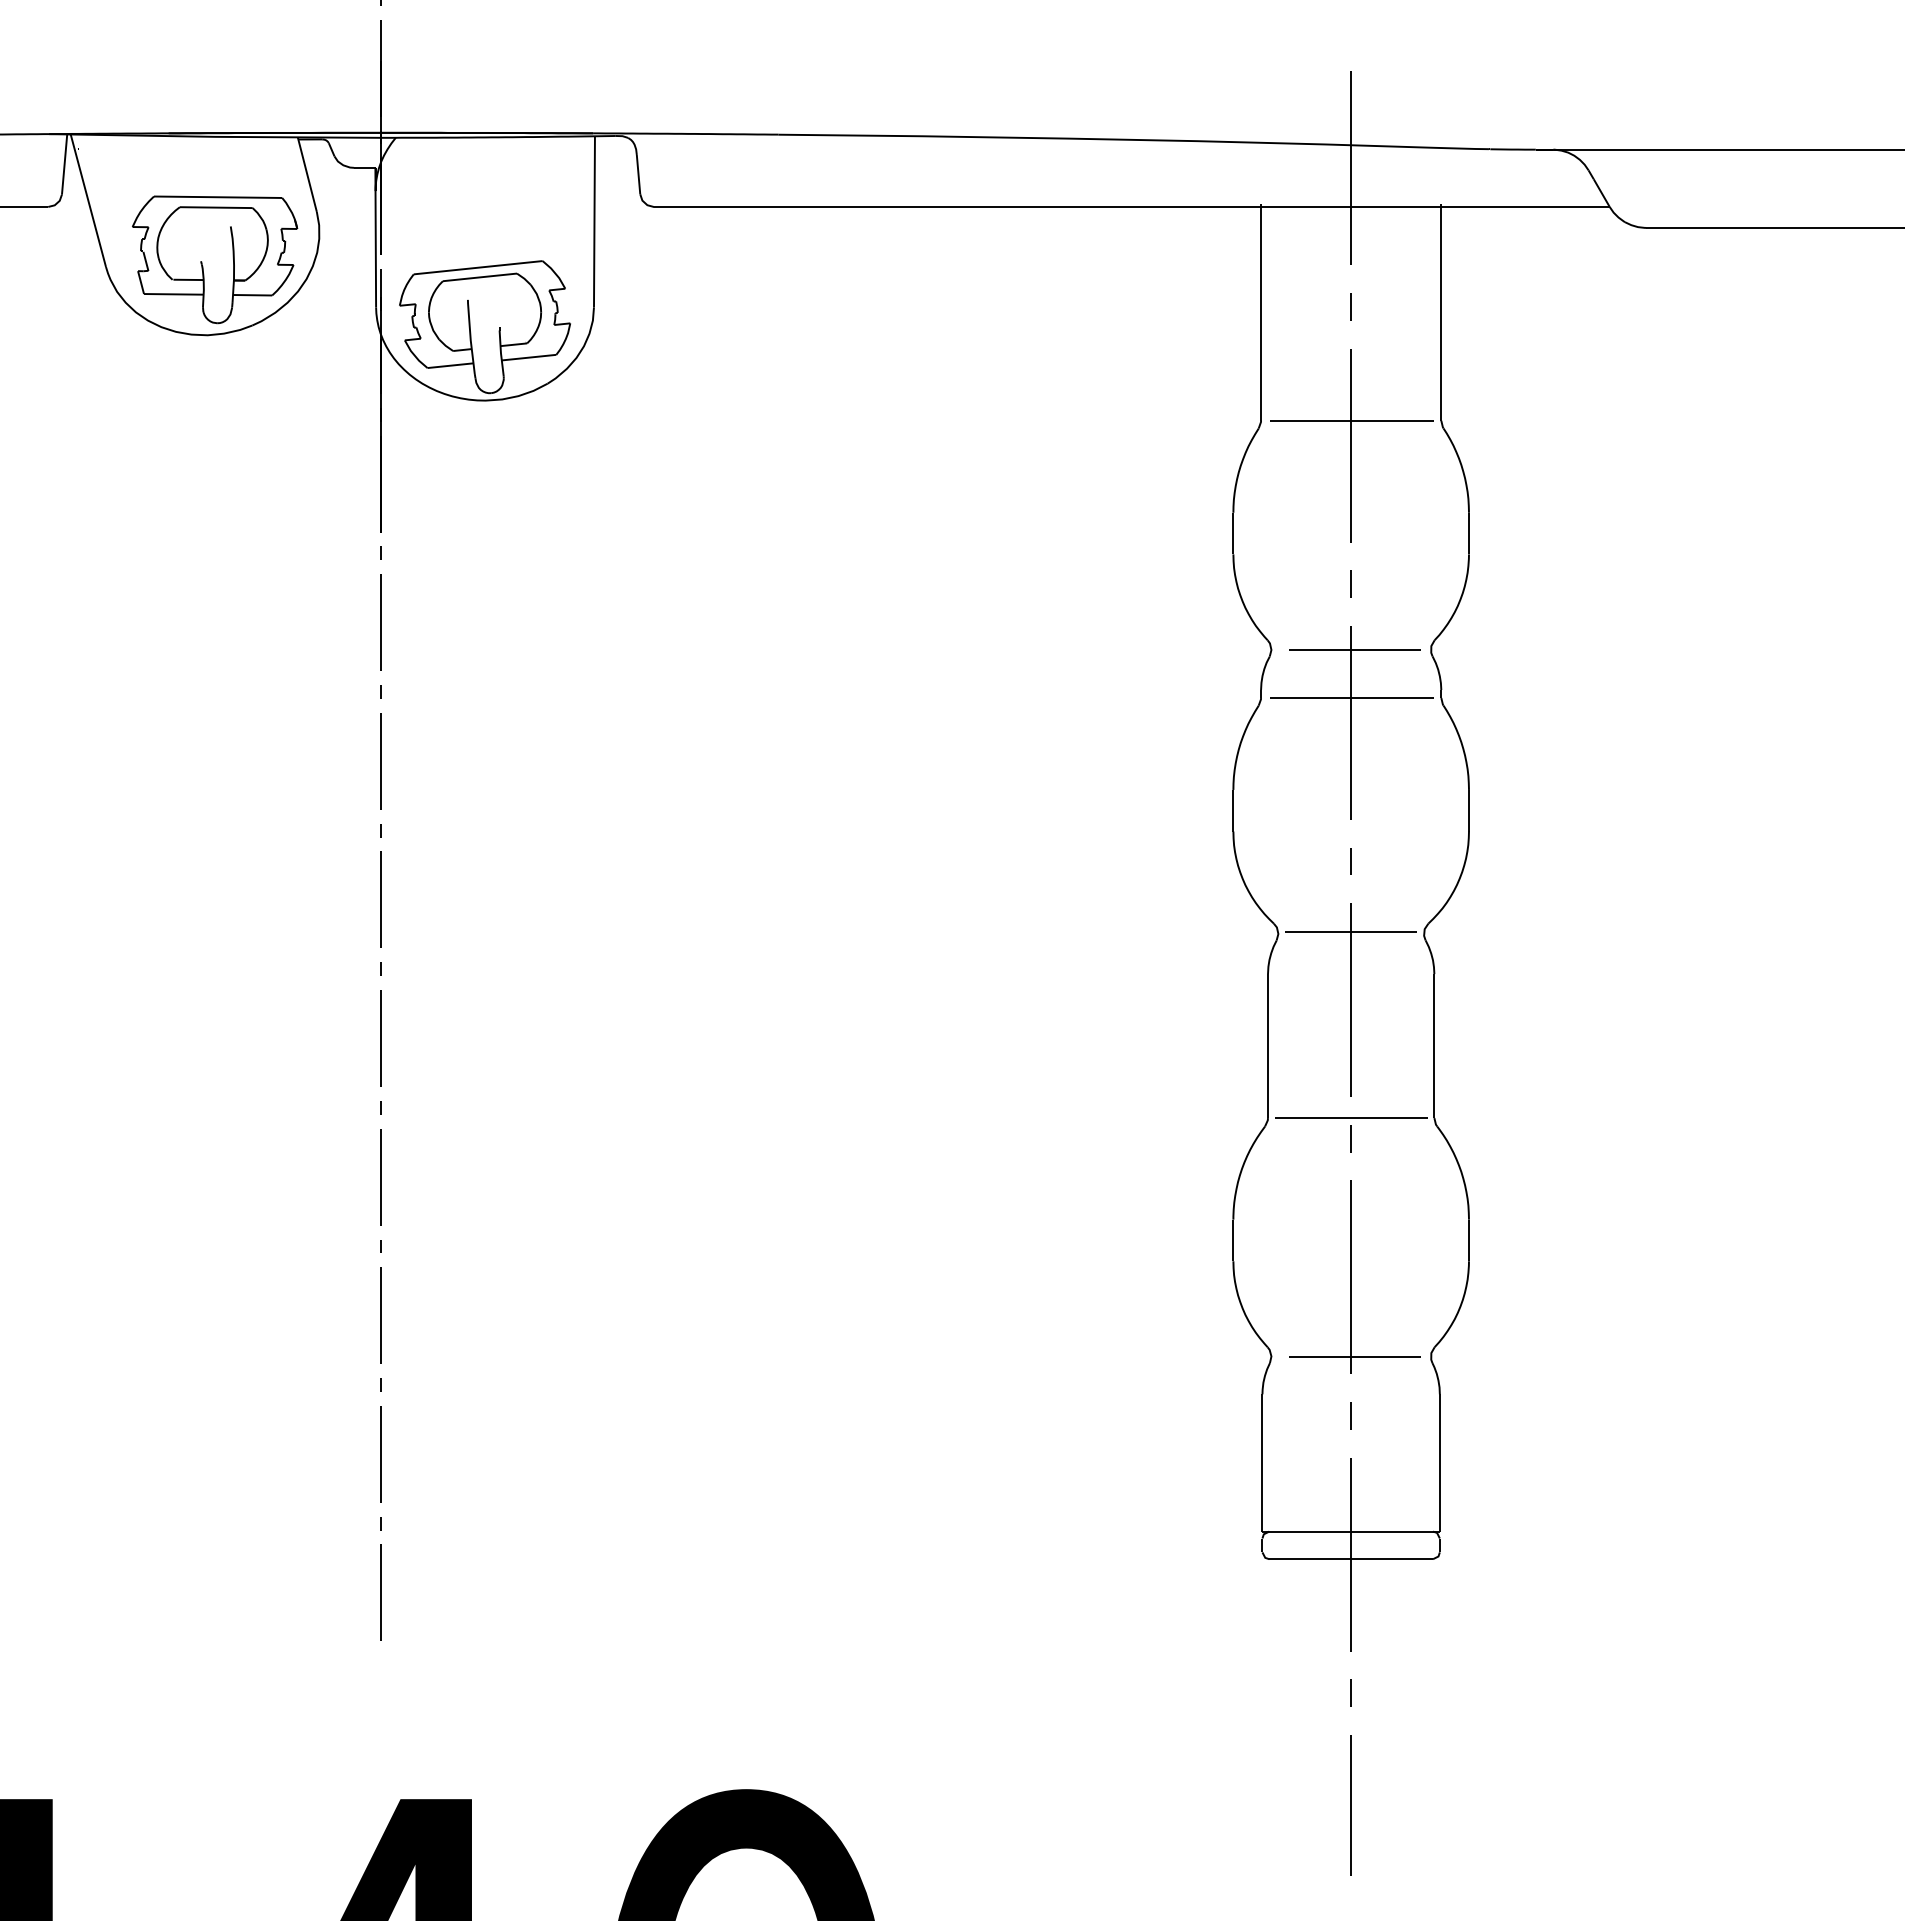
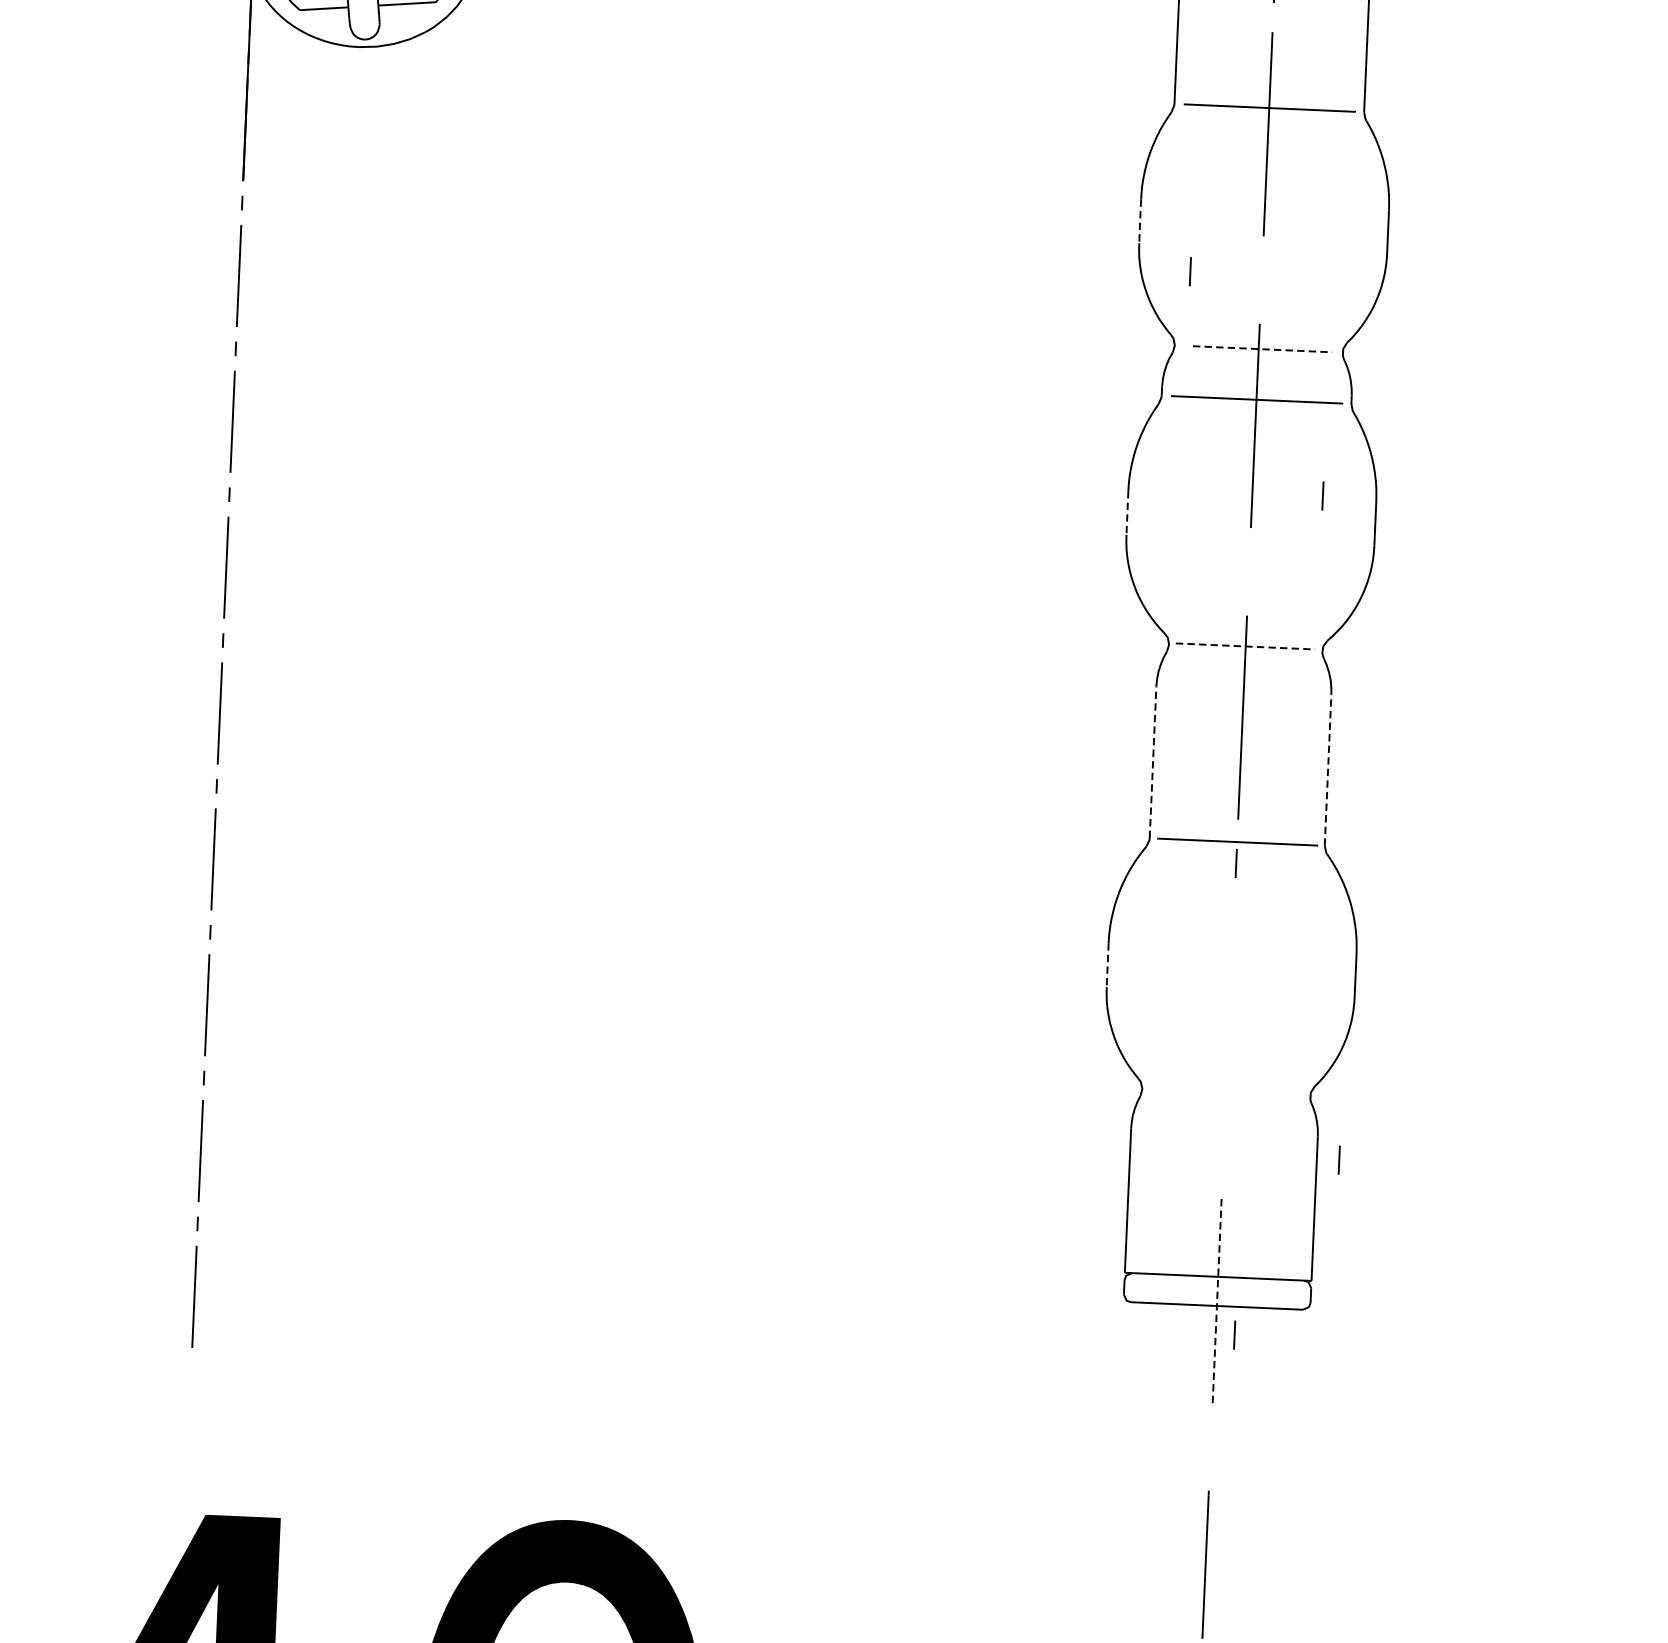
line: (1233, 533) -> (1140, 221), solid -> dashed
line: (1350, 583) -> (1189, 270), moved
line: (1355, 649) -> (1263, 348), solid -> dashed
line: (1233, 810) -> (1127, 512), solid -> dashed
line: (1350, 861) -> (1322, 495), moved
line: (1351, 932) -> (1246, 646), solid -> dashed
line: (1268, 1046) -> (1153, 762), solid -> dashed
line: (1434, 1046) -> (1328, 770), solid -> dashed
line: (1233, 1240) -> (1107, 965), solid -> dashed
part: (1354, 1276) -> (1233, 1008), removed
line: (1350, 1415) -> (1338, 1159), moved
line: (1351, 1555) -> (1217, 1302), solid -> dashed
line: (1350, 1692) -> (1233, 1334), moved

